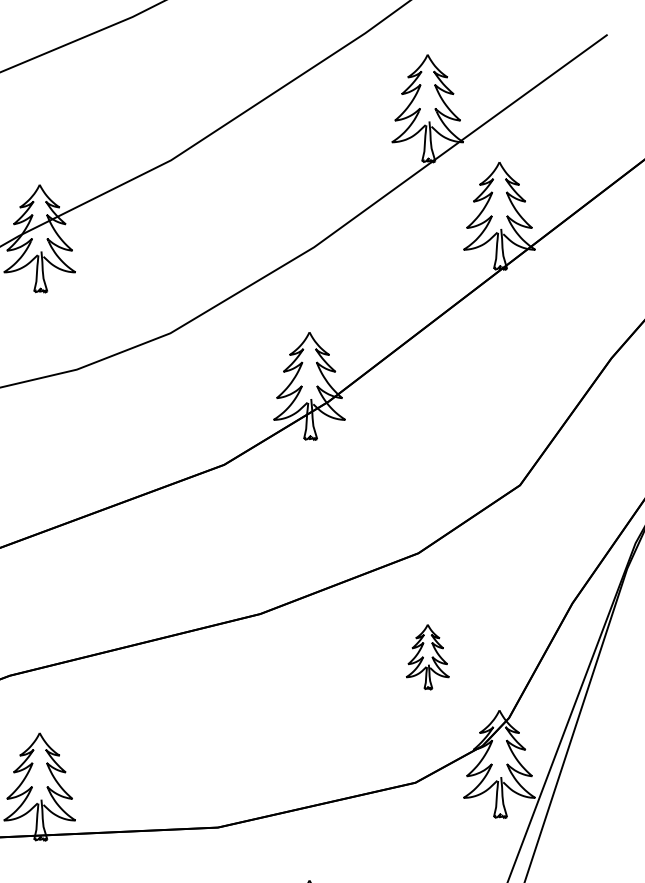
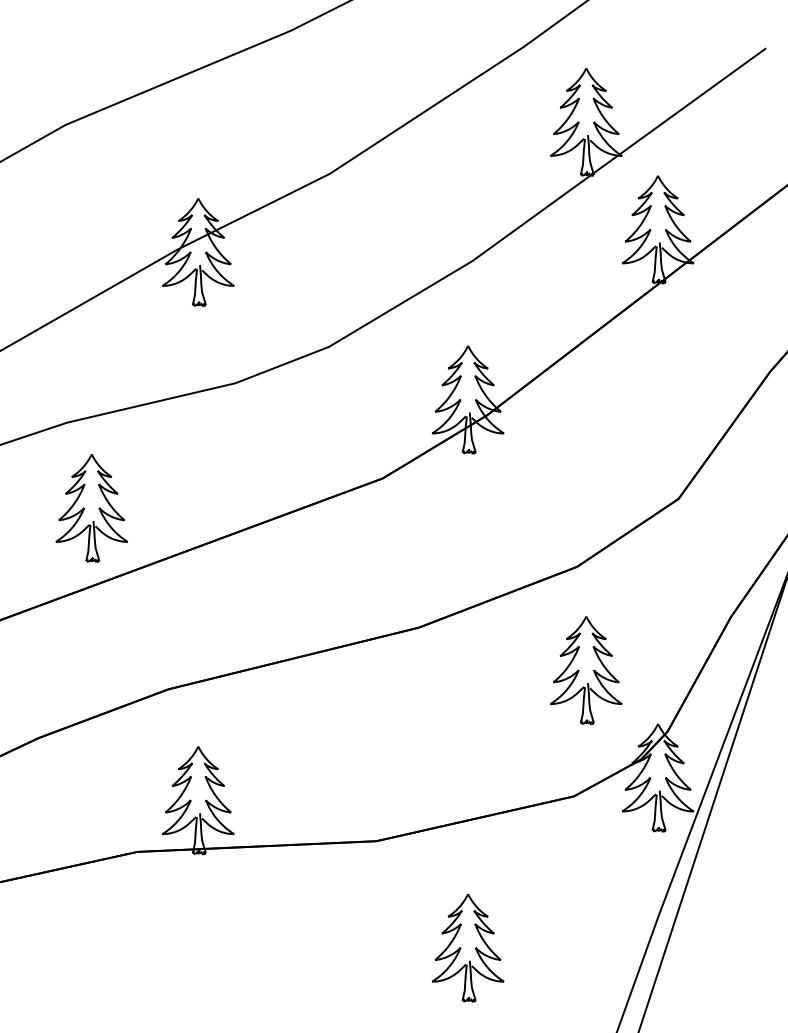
part: (427, 656) -> (586, 670), size x1.67

